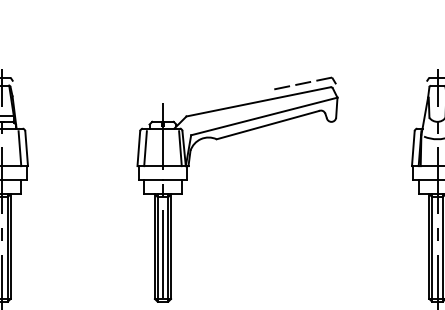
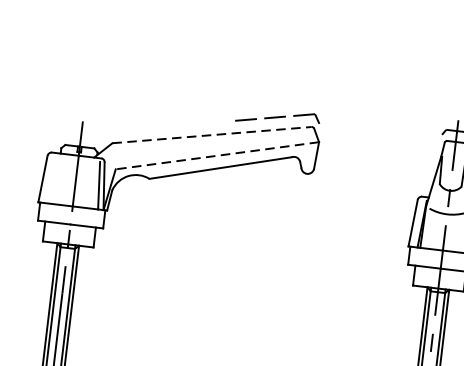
line: (258, 101) -> (211, 134), solid -> dashed
line: (264, 116) -> (217, 155), solid -> dashed
line: (145, 148) -> (52, 179), removed

